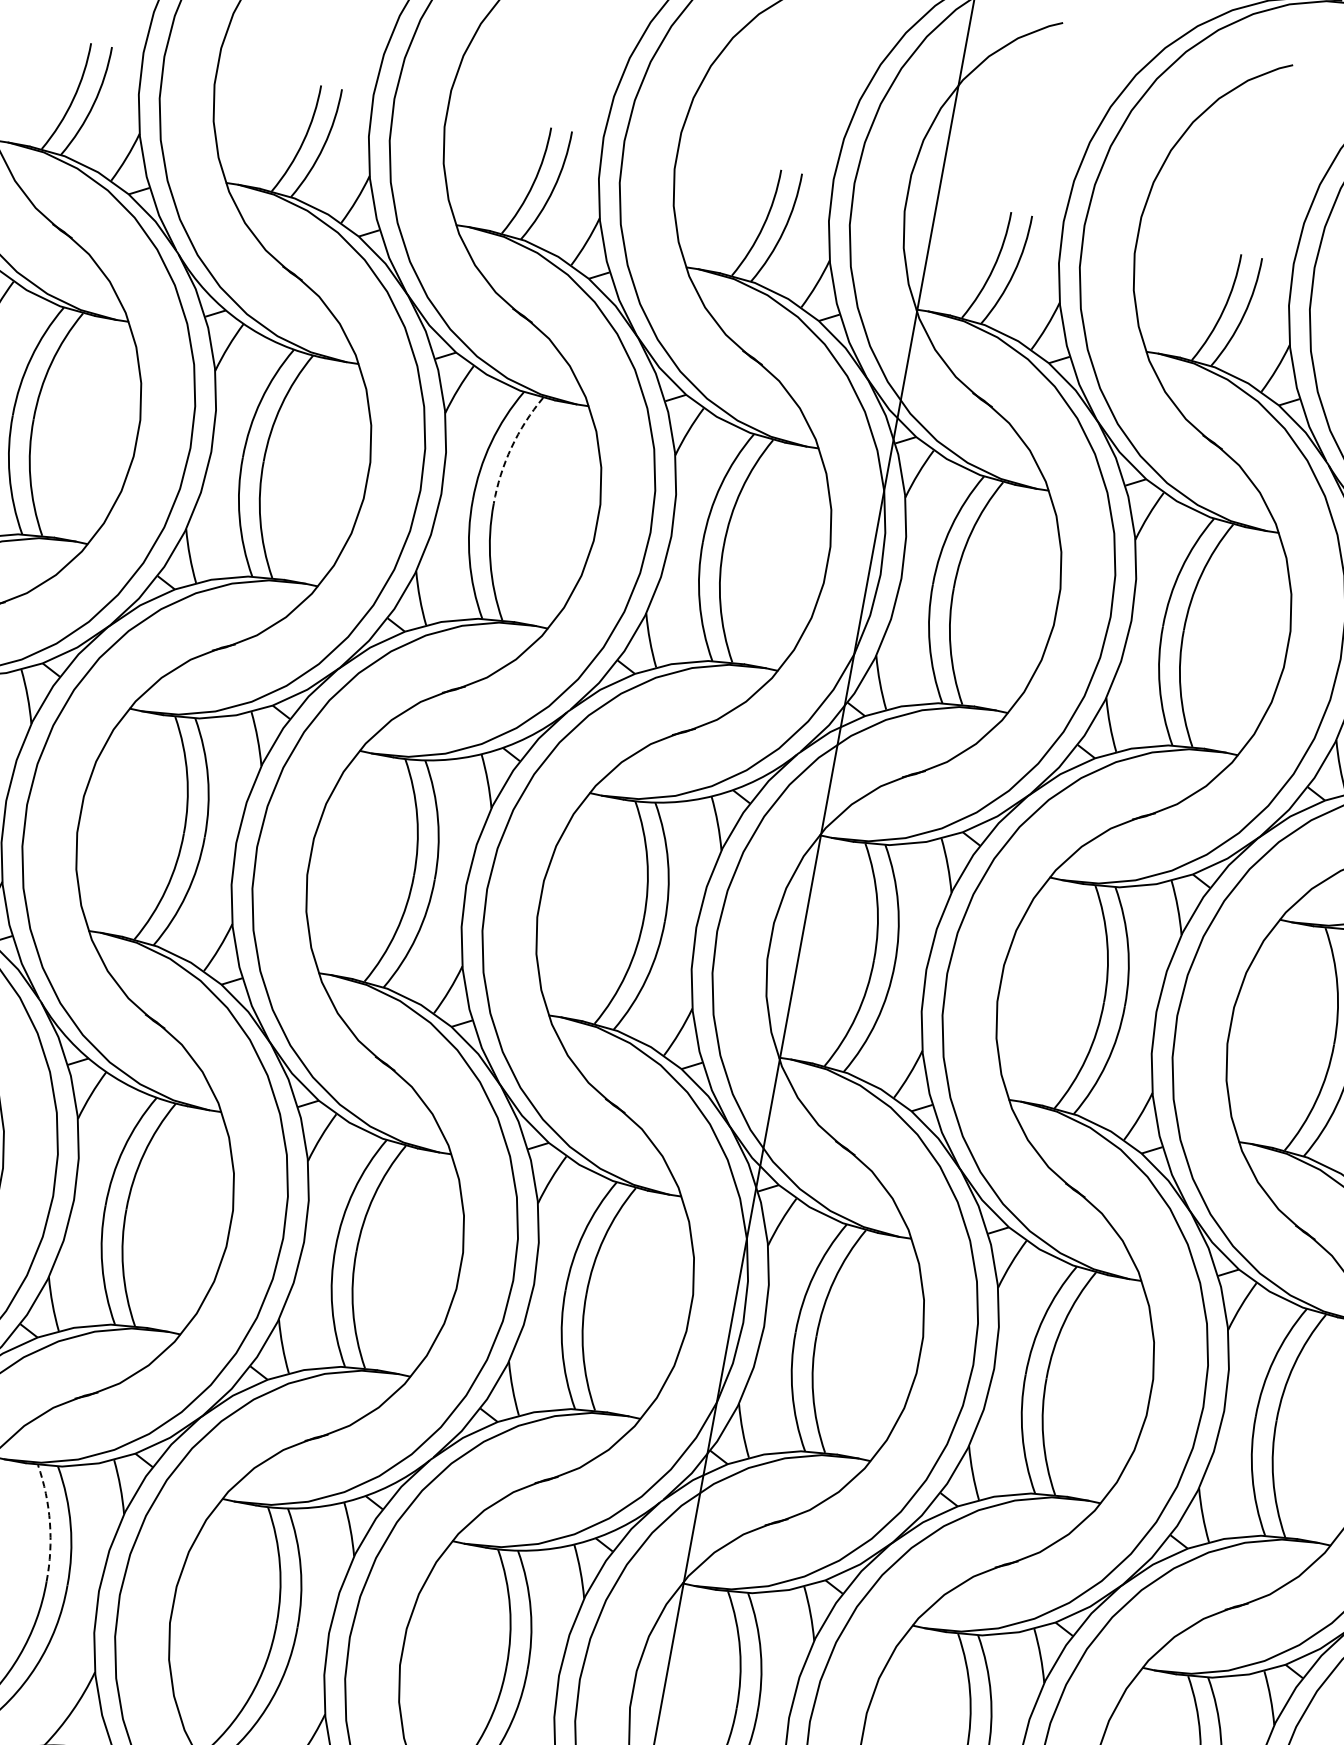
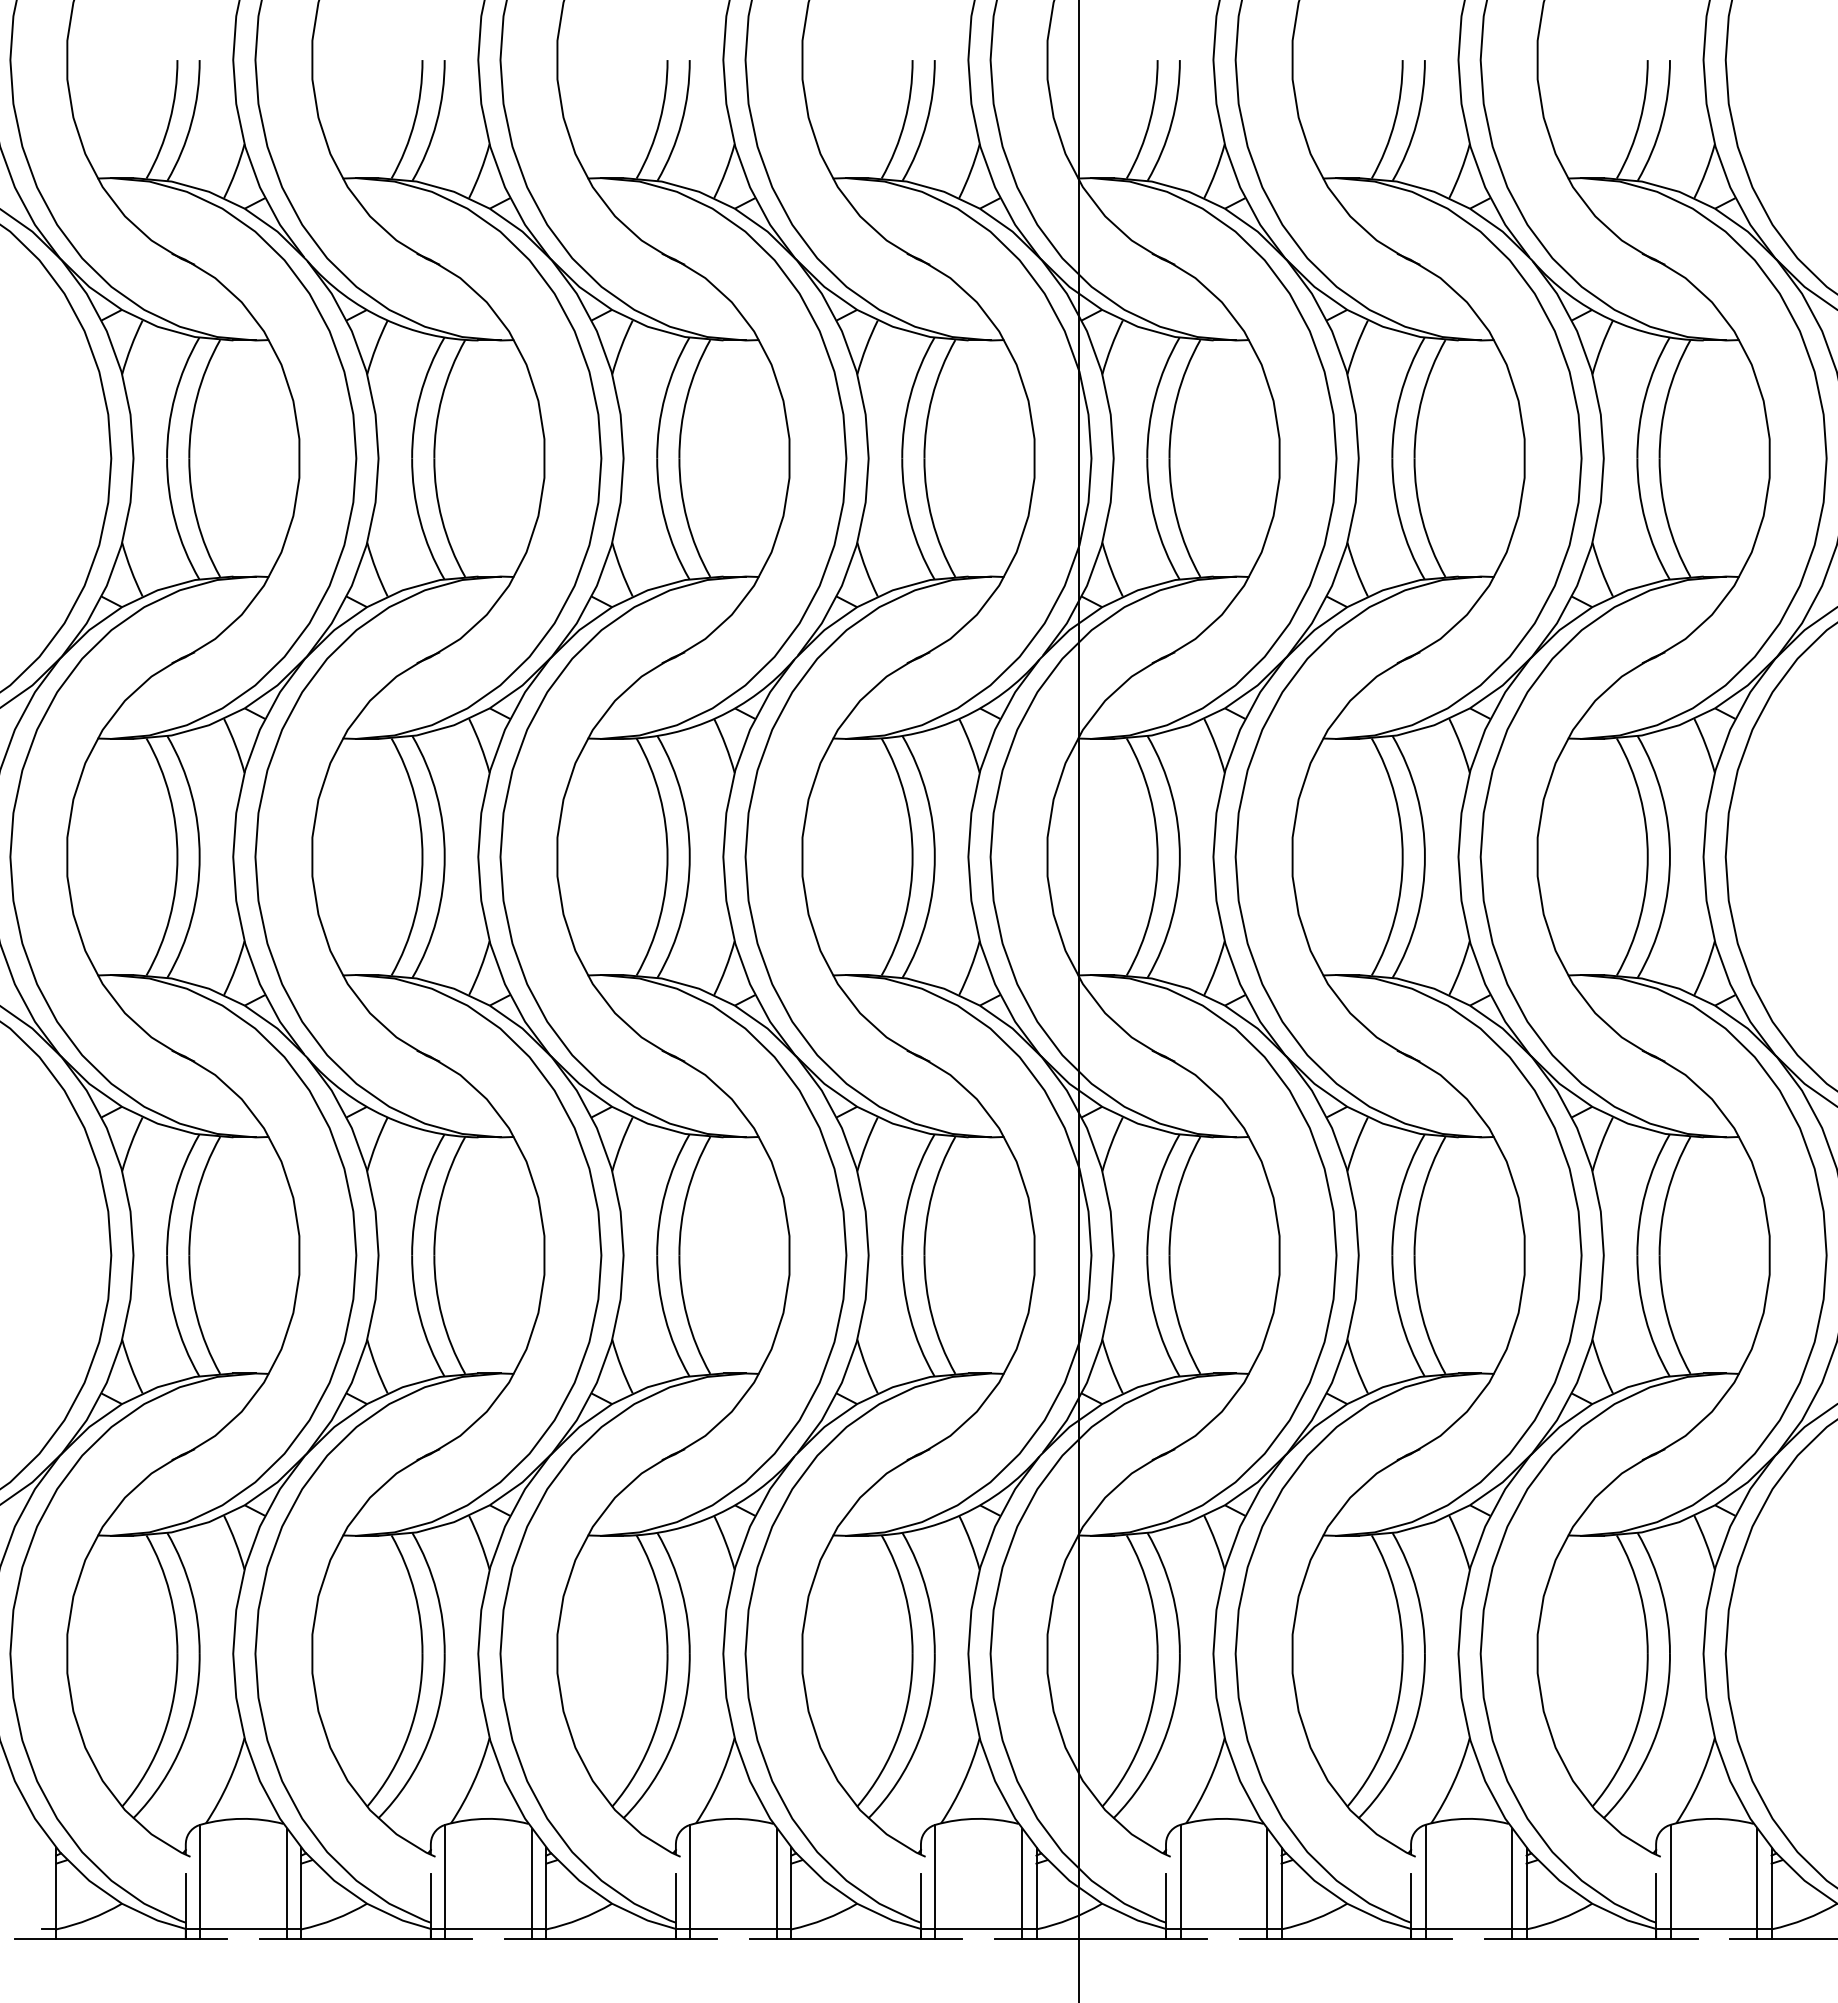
arc: (511, 447) -> (687, 397), dashed -> solid
arc: (49, 1522) -> (414, 1592), dashed -> solid

